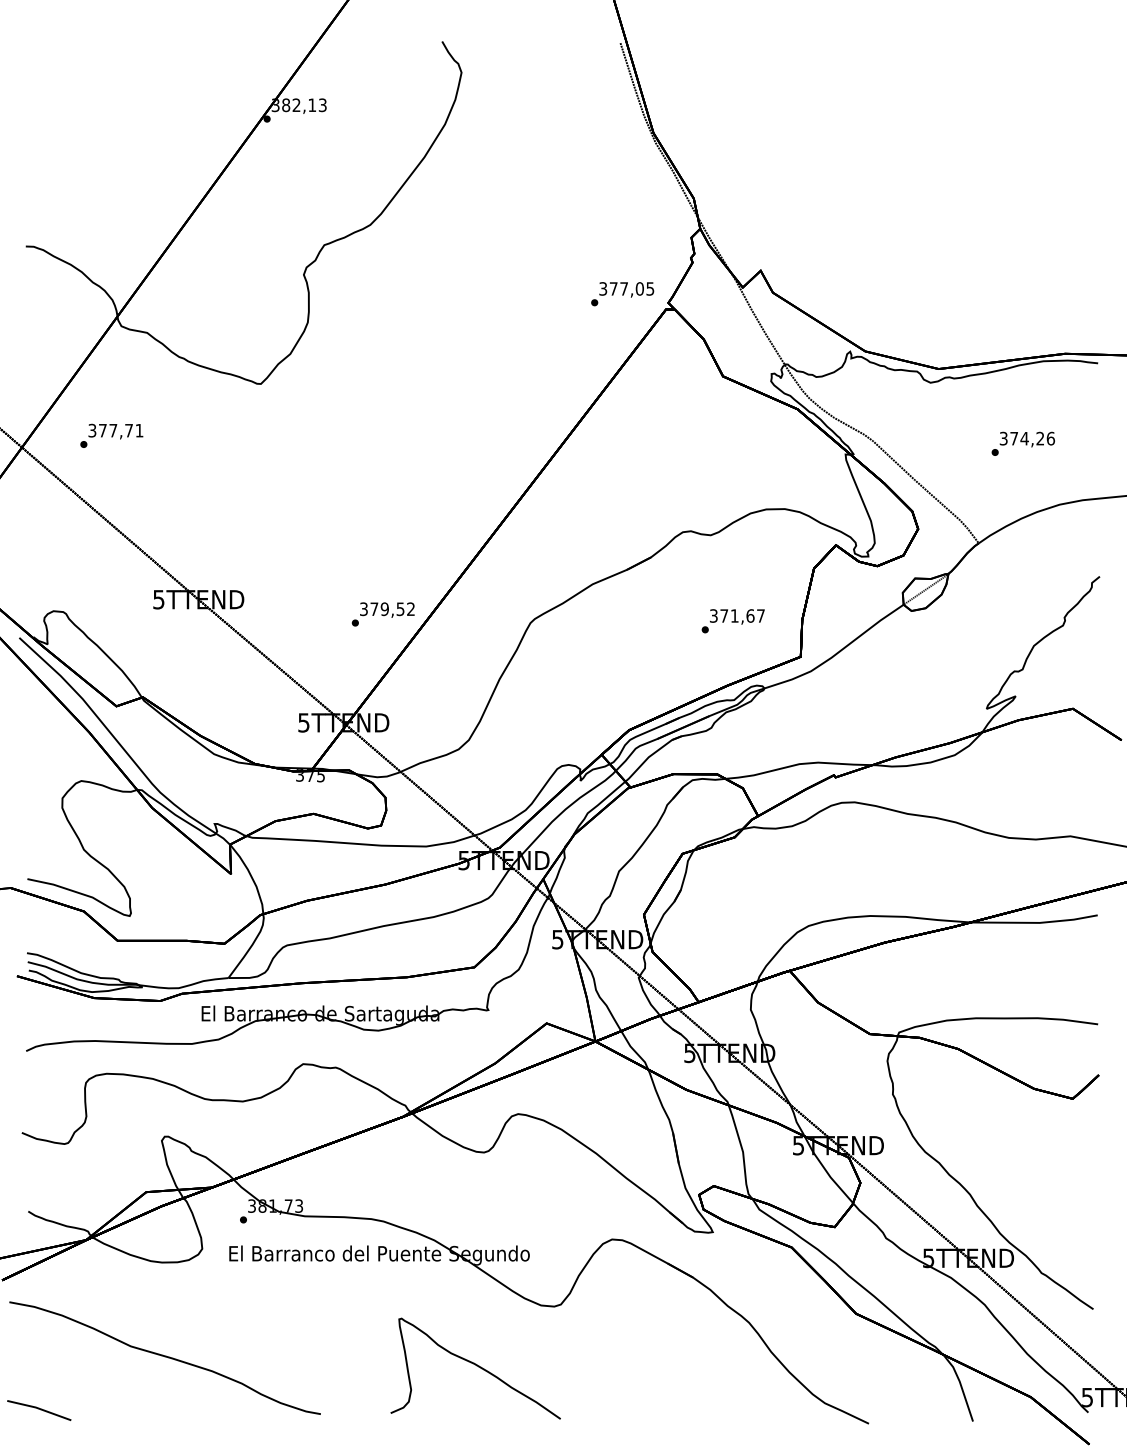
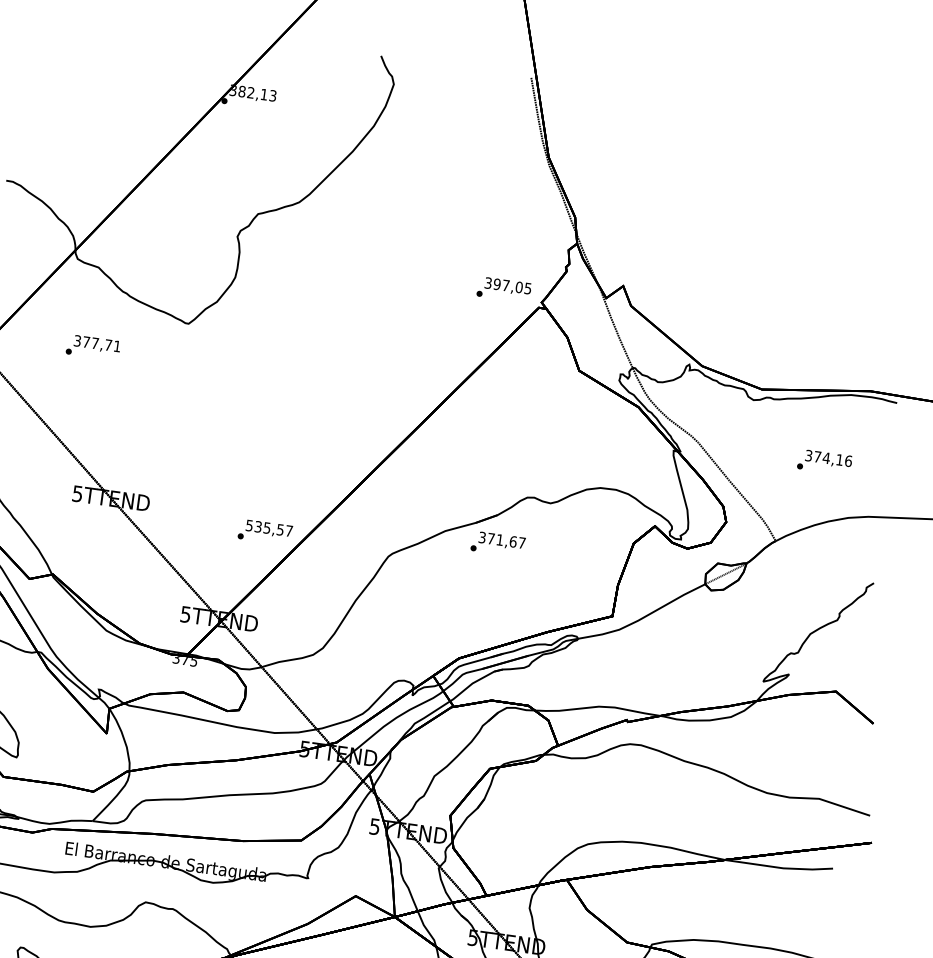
text: (613, 288) -> (497, 284), 377,05 -> 397,05
text: (111, 435) -> (93, 347), moved
text: (1040, 438) -> (839, 459), 374,26 -> 374,16
text: (387, 609) -> (269, 528), 379,52 -> 535,57
text: (732, 621) -> (497, 544), moved

